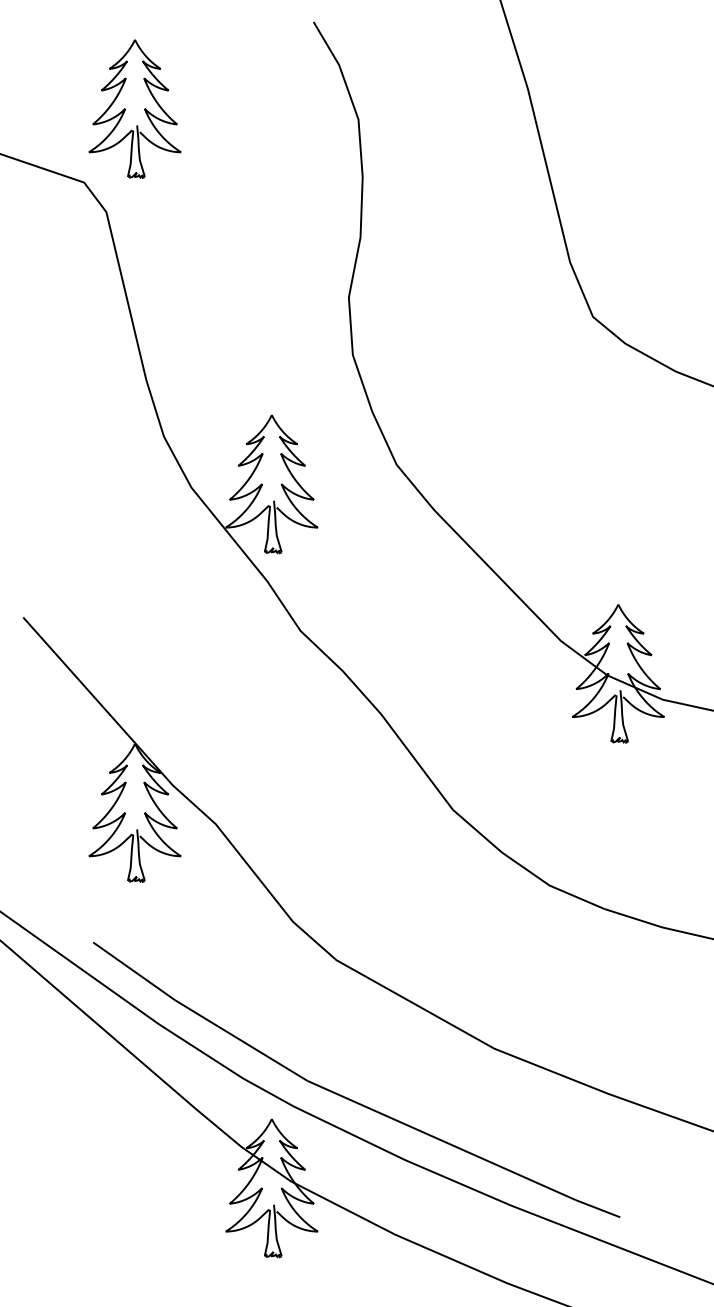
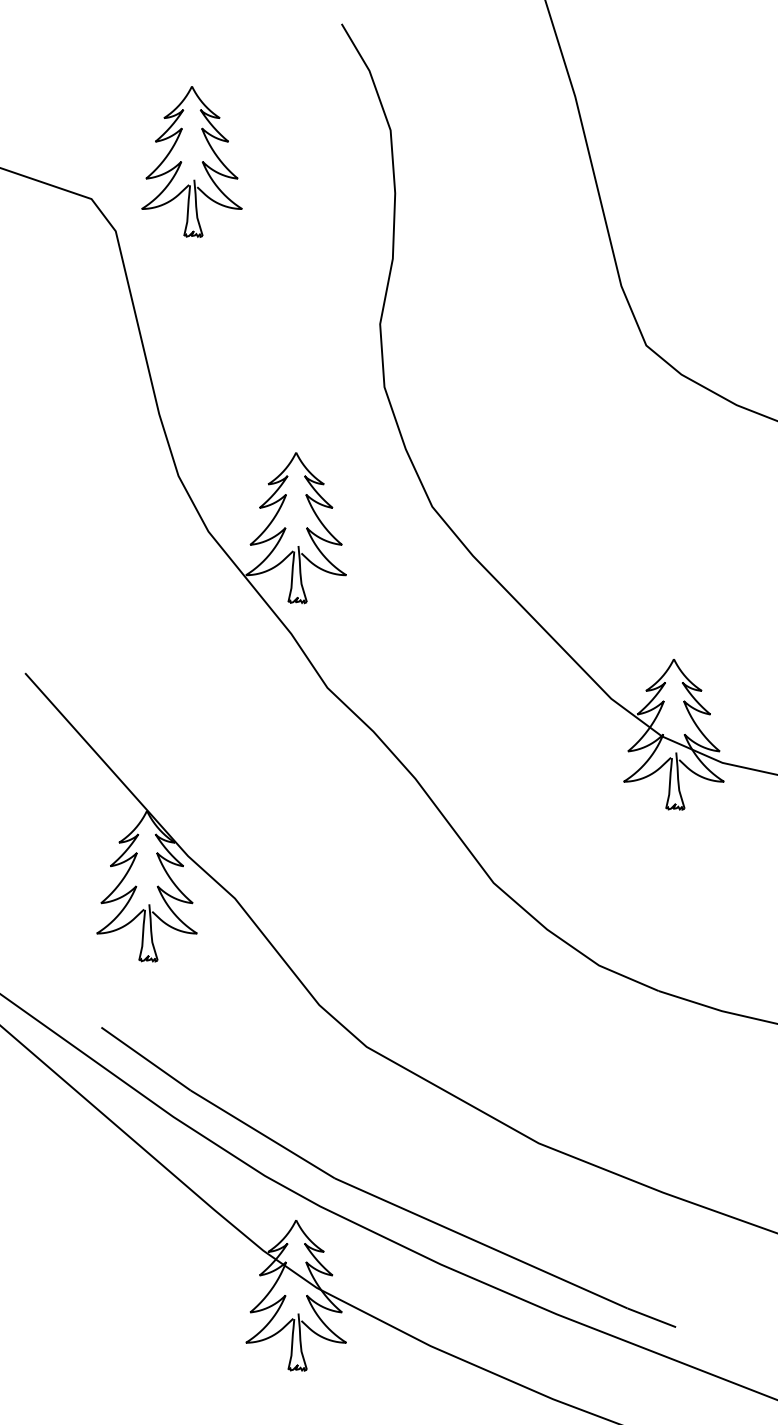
part: (134, 108) -> (191, 161), moved

